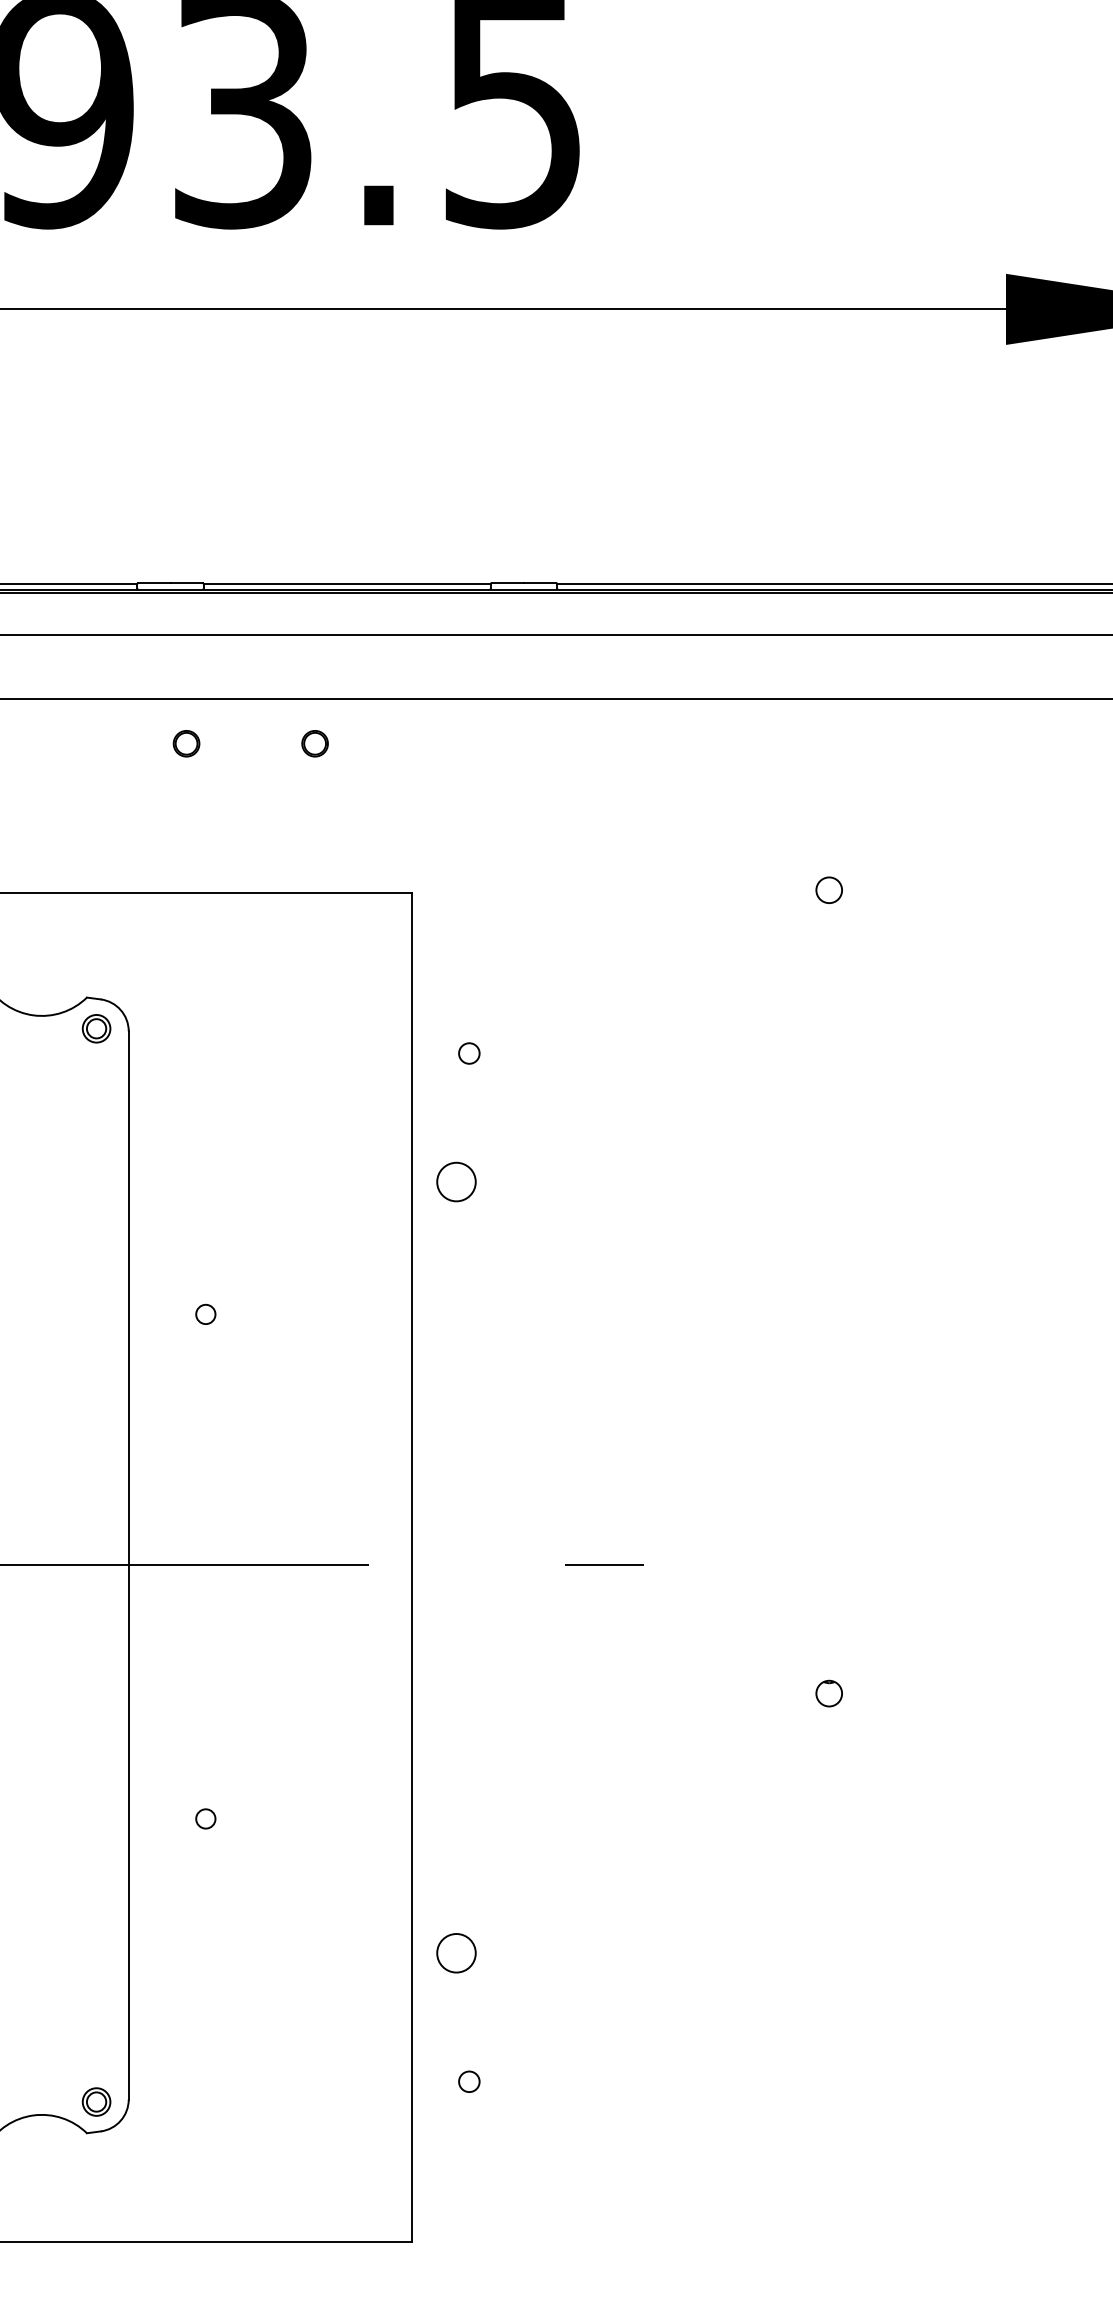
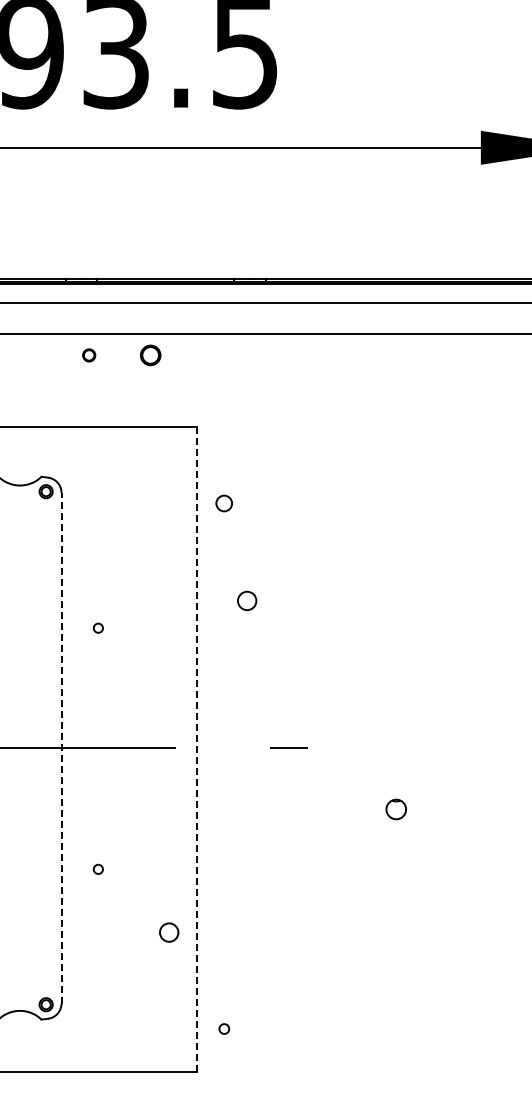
circle: (314, 743) -> (150, 355), size x1.6
circle: (829, 890) -> (396, 425), removed
circle: (469, 1053) -> (224, 503), size x1.6
circle: (457, 1181) -> (247, 600), moved
line: (128, 1563) -> (61, 747), solid -> dashed
line: (411, 1568) -> (196, 749), solid -> dashed
circle: (829, 1693) -> (396, 809), size x1.6
circle: (457, 1953) -> (169, 932), moved
circle: (469, 2080) -> (224, 1028), moved

